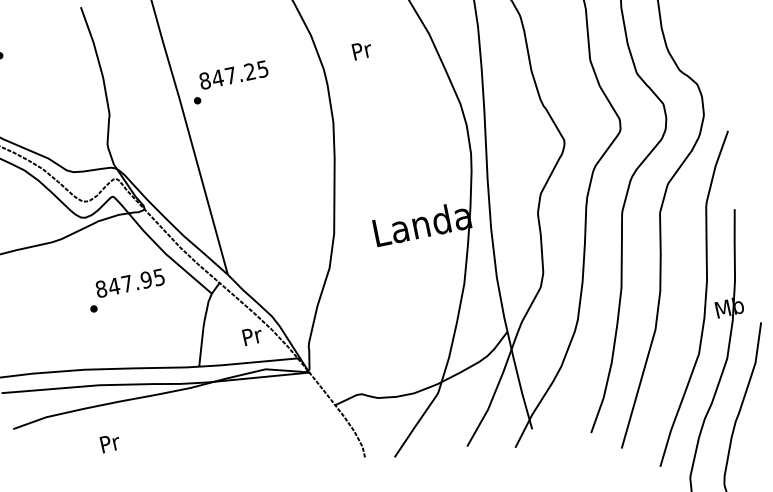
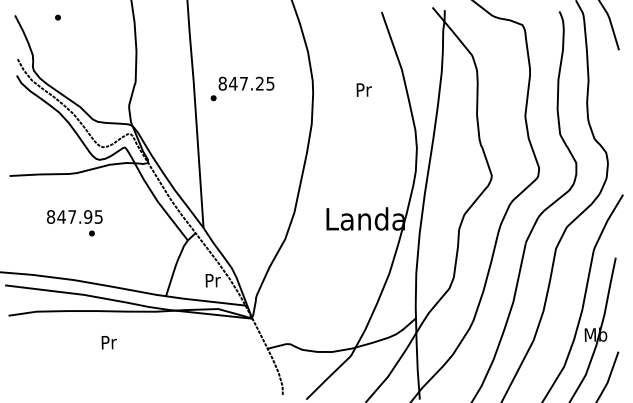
text: (361, 50) -> (363, 89), moved
text: (230, 81) -> (242, 88), moved
text: (129, 282) -> (74, 216), moved
text: (109, 443) -> (108, 342), moved

